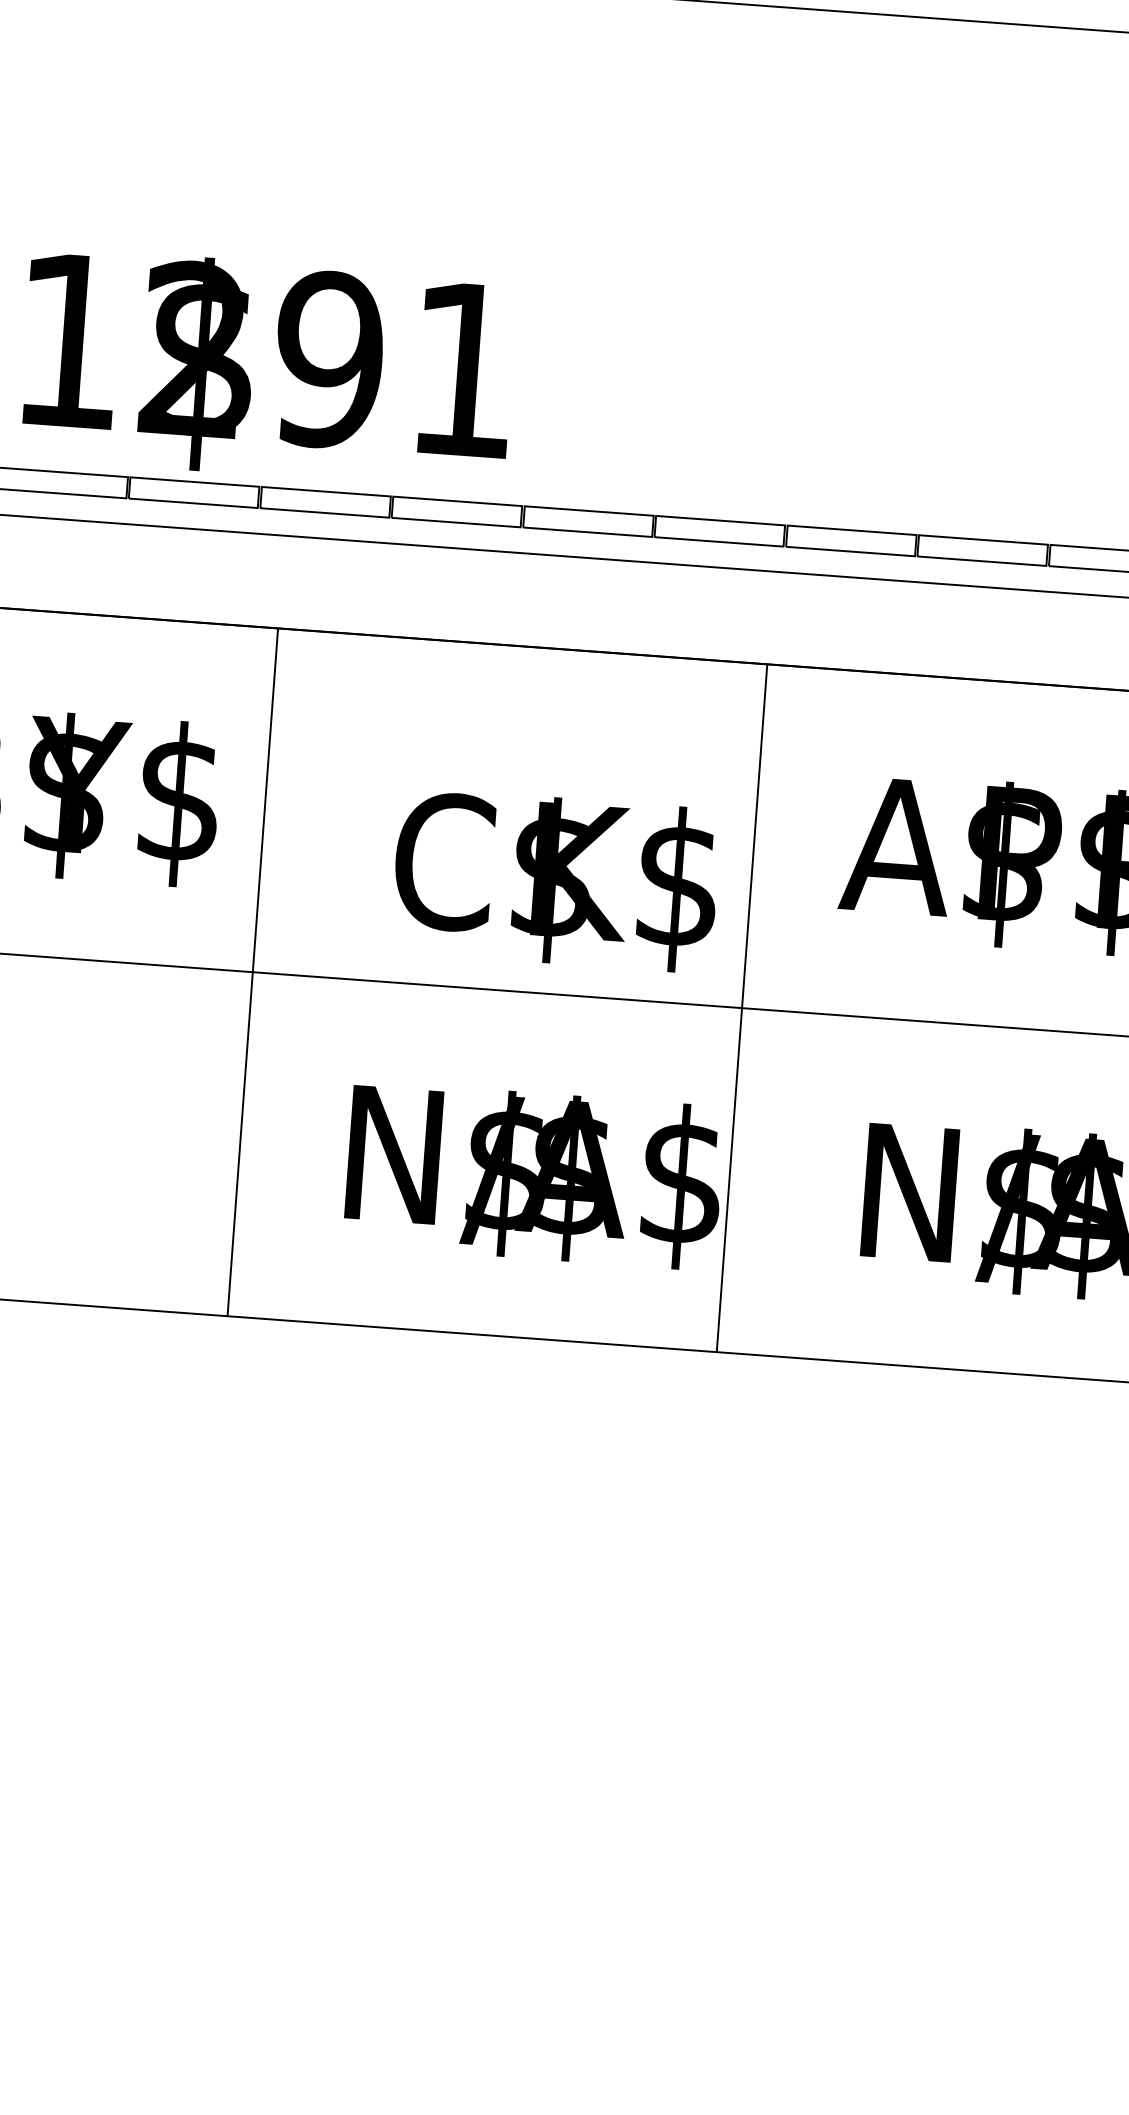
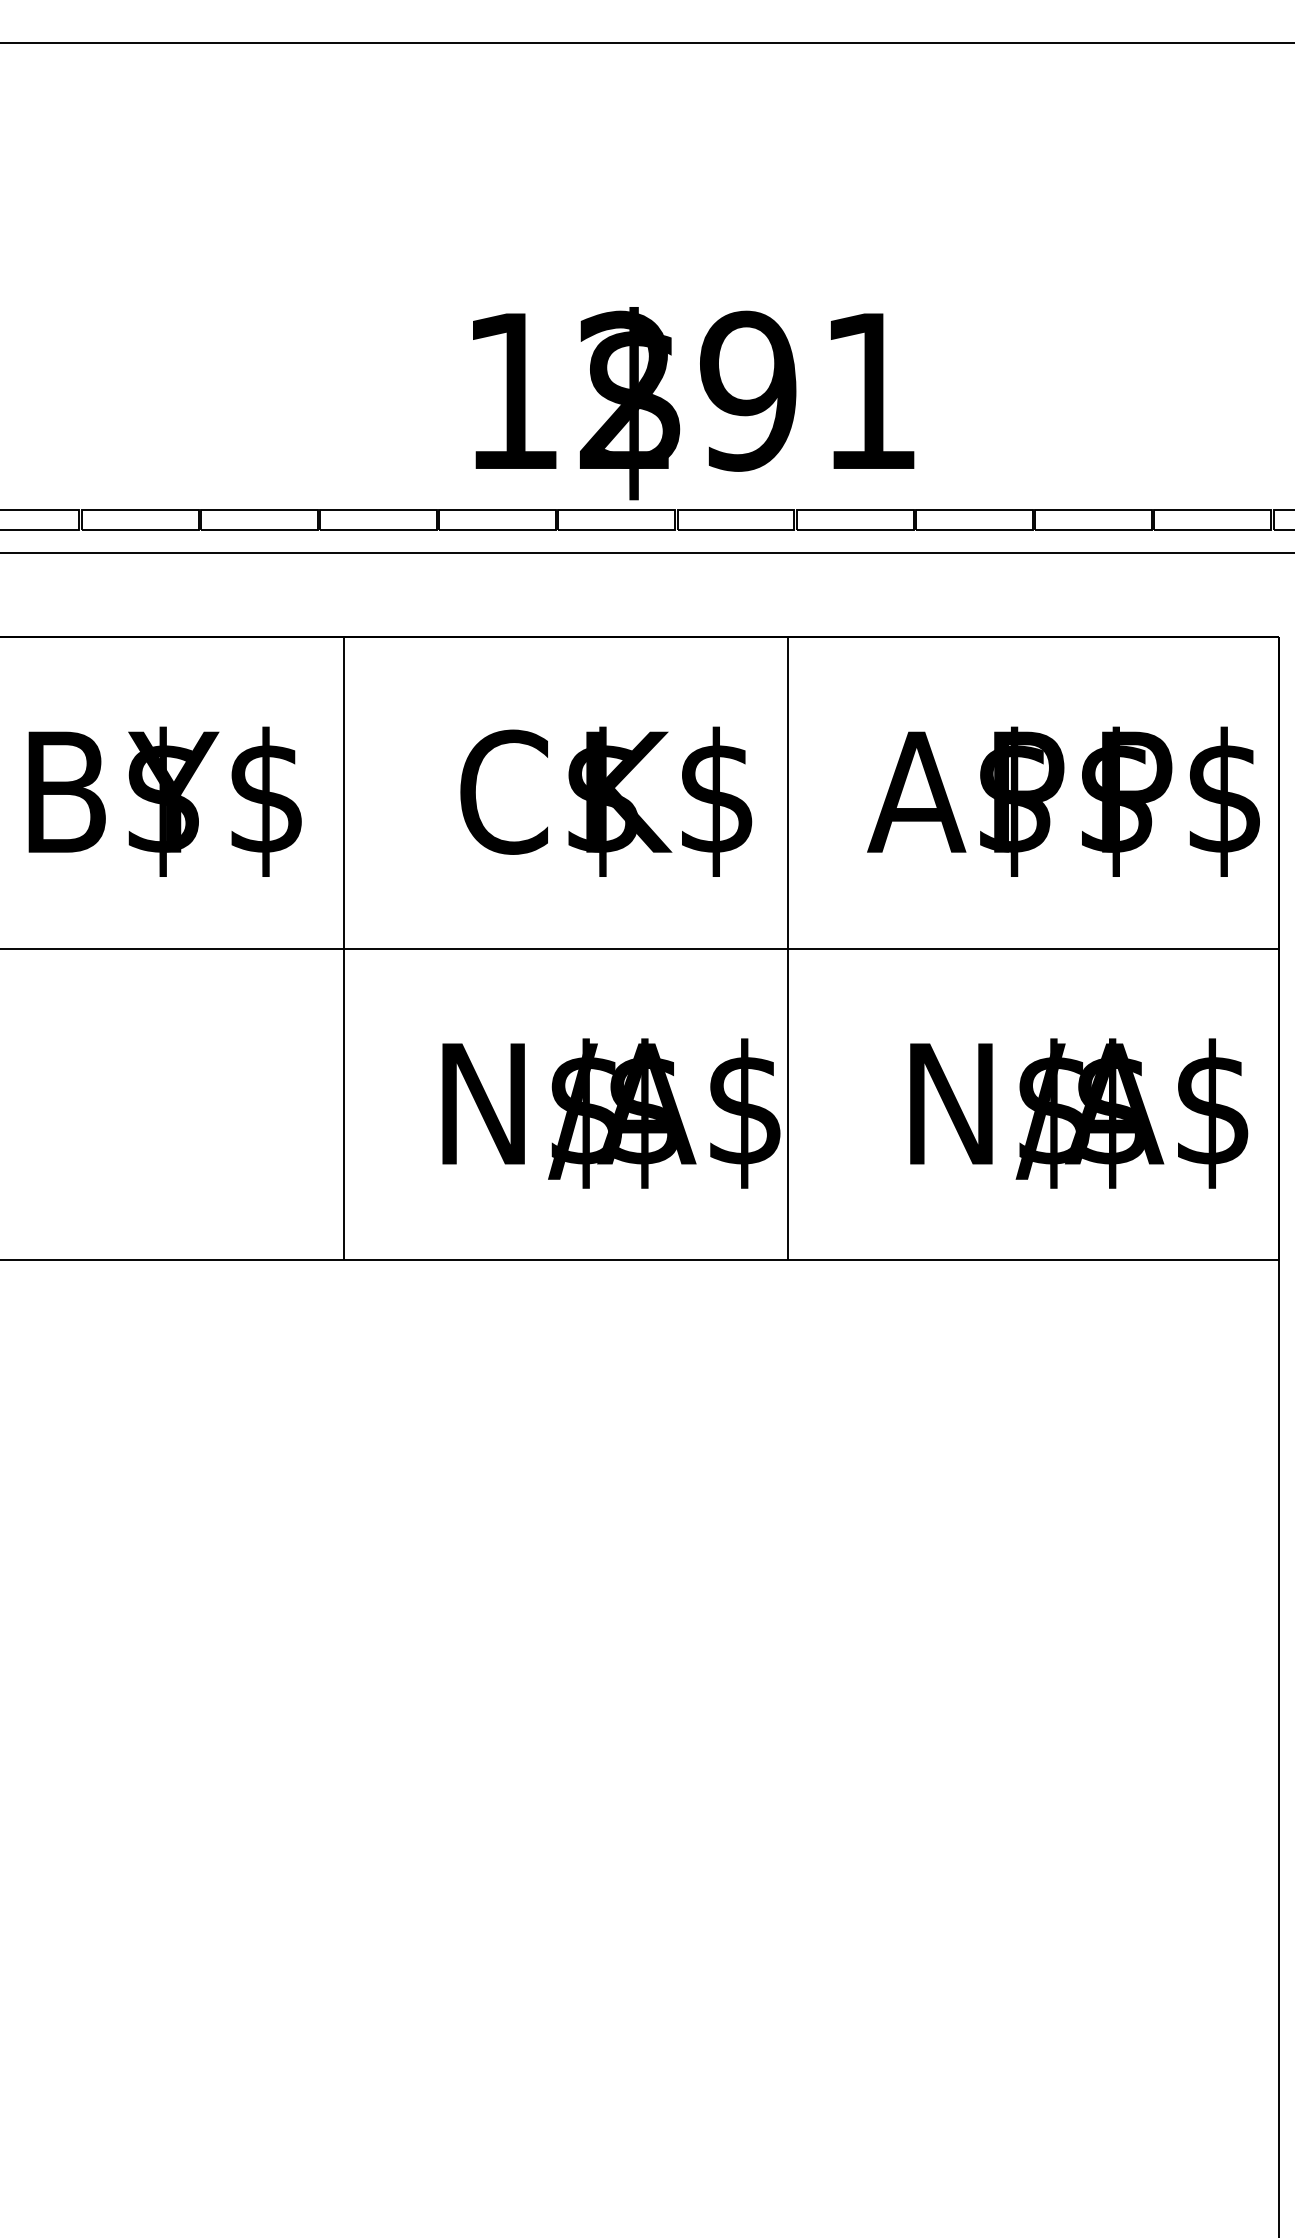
text: (267, 368) -> (693, 403), moved
text: (556, 880) -> (606, 801), moved

